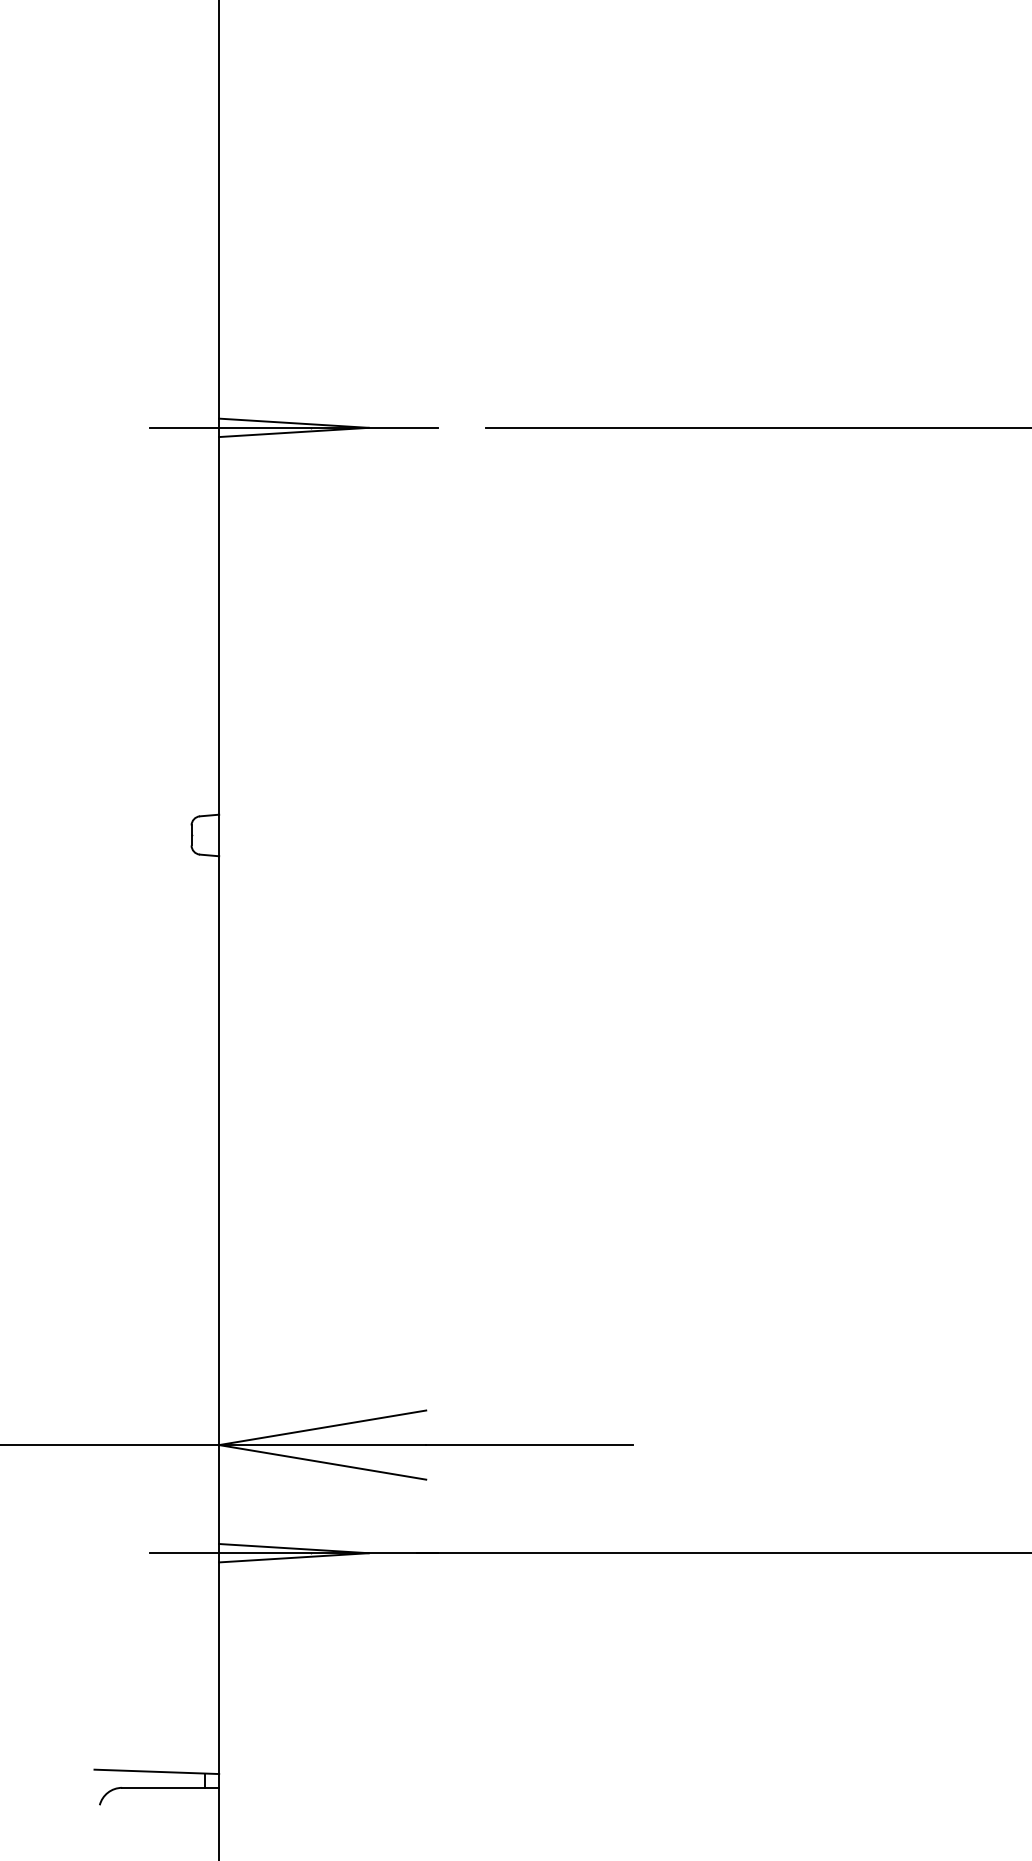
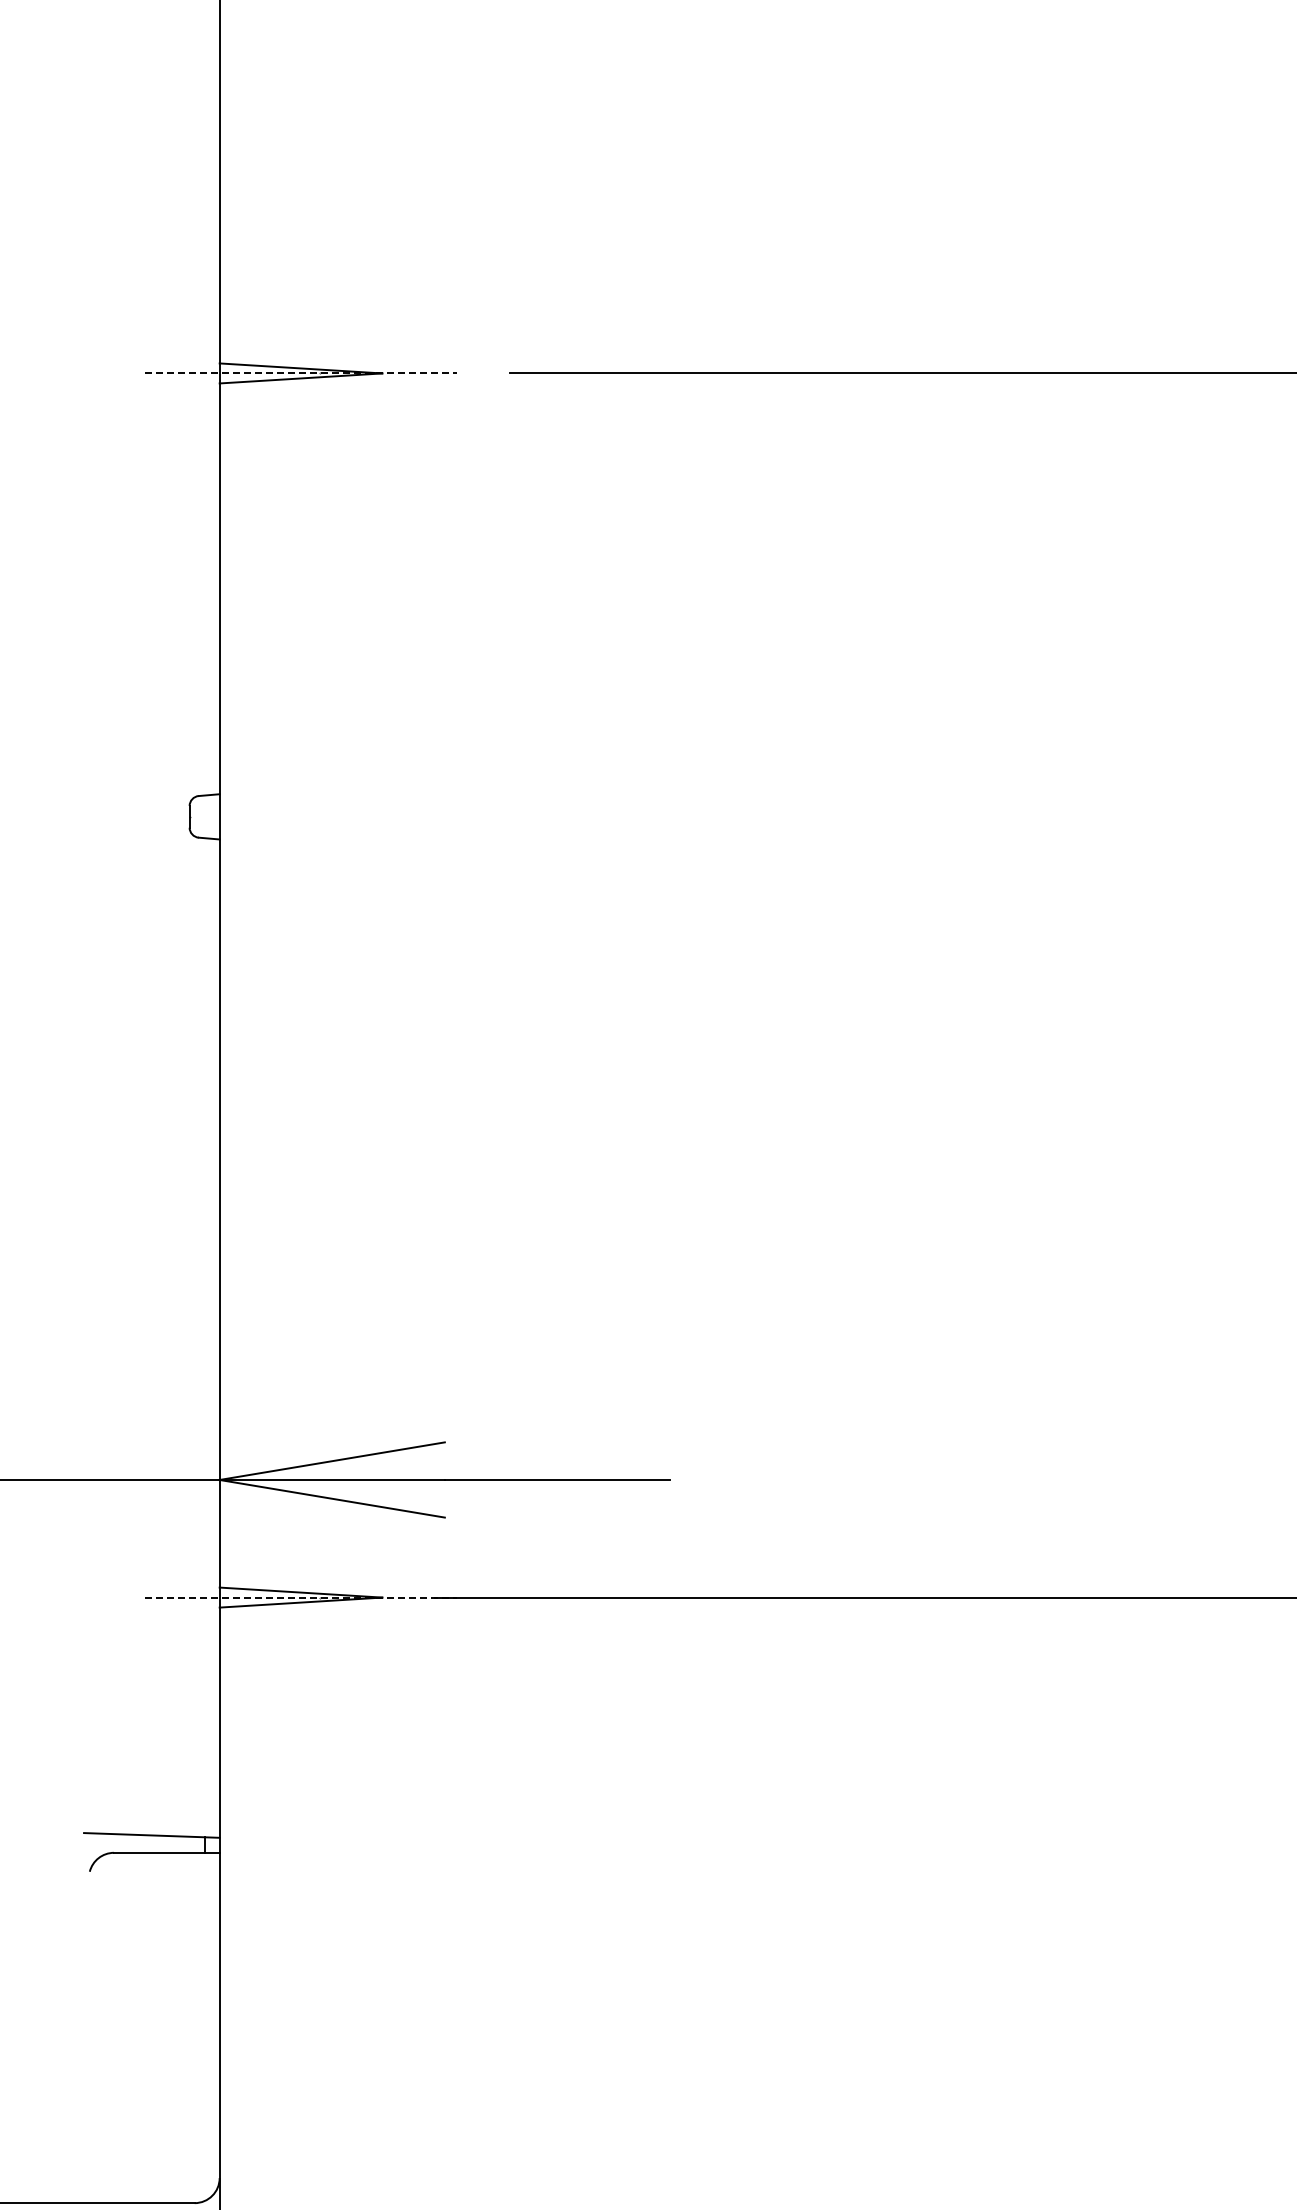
line: (294, 427) -> (301, 373), solid -> dashed
line: (294, 1553) -> (301, 1597), solid -> dashed

